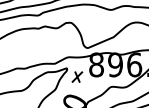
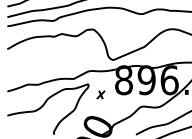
part: (77, 76) -> (100, 94), size x0.6

